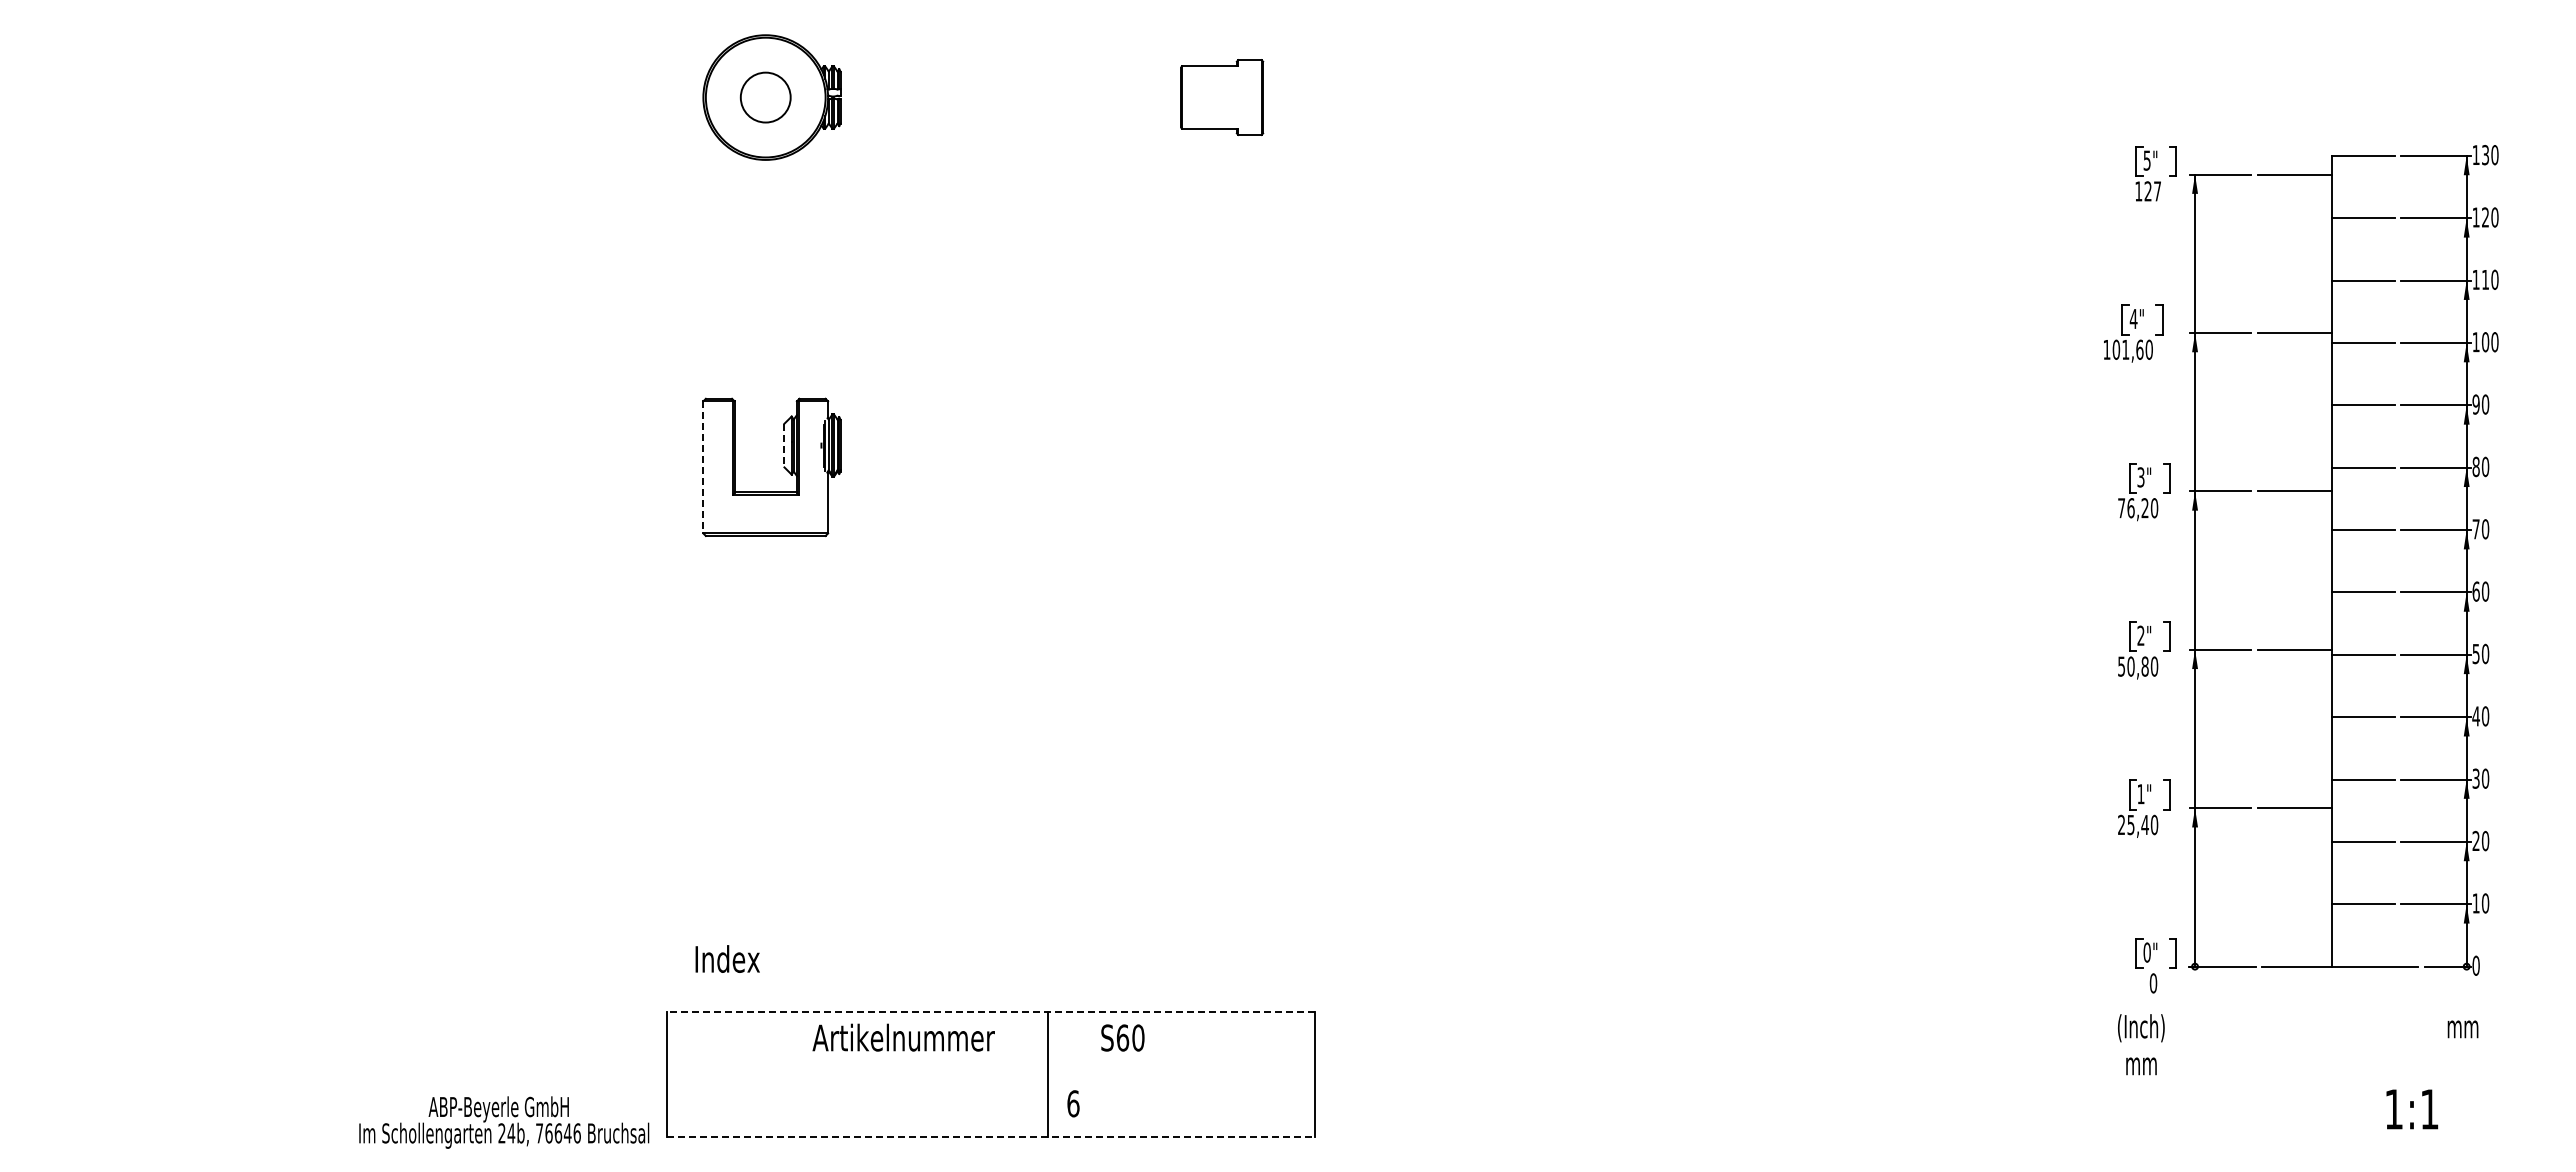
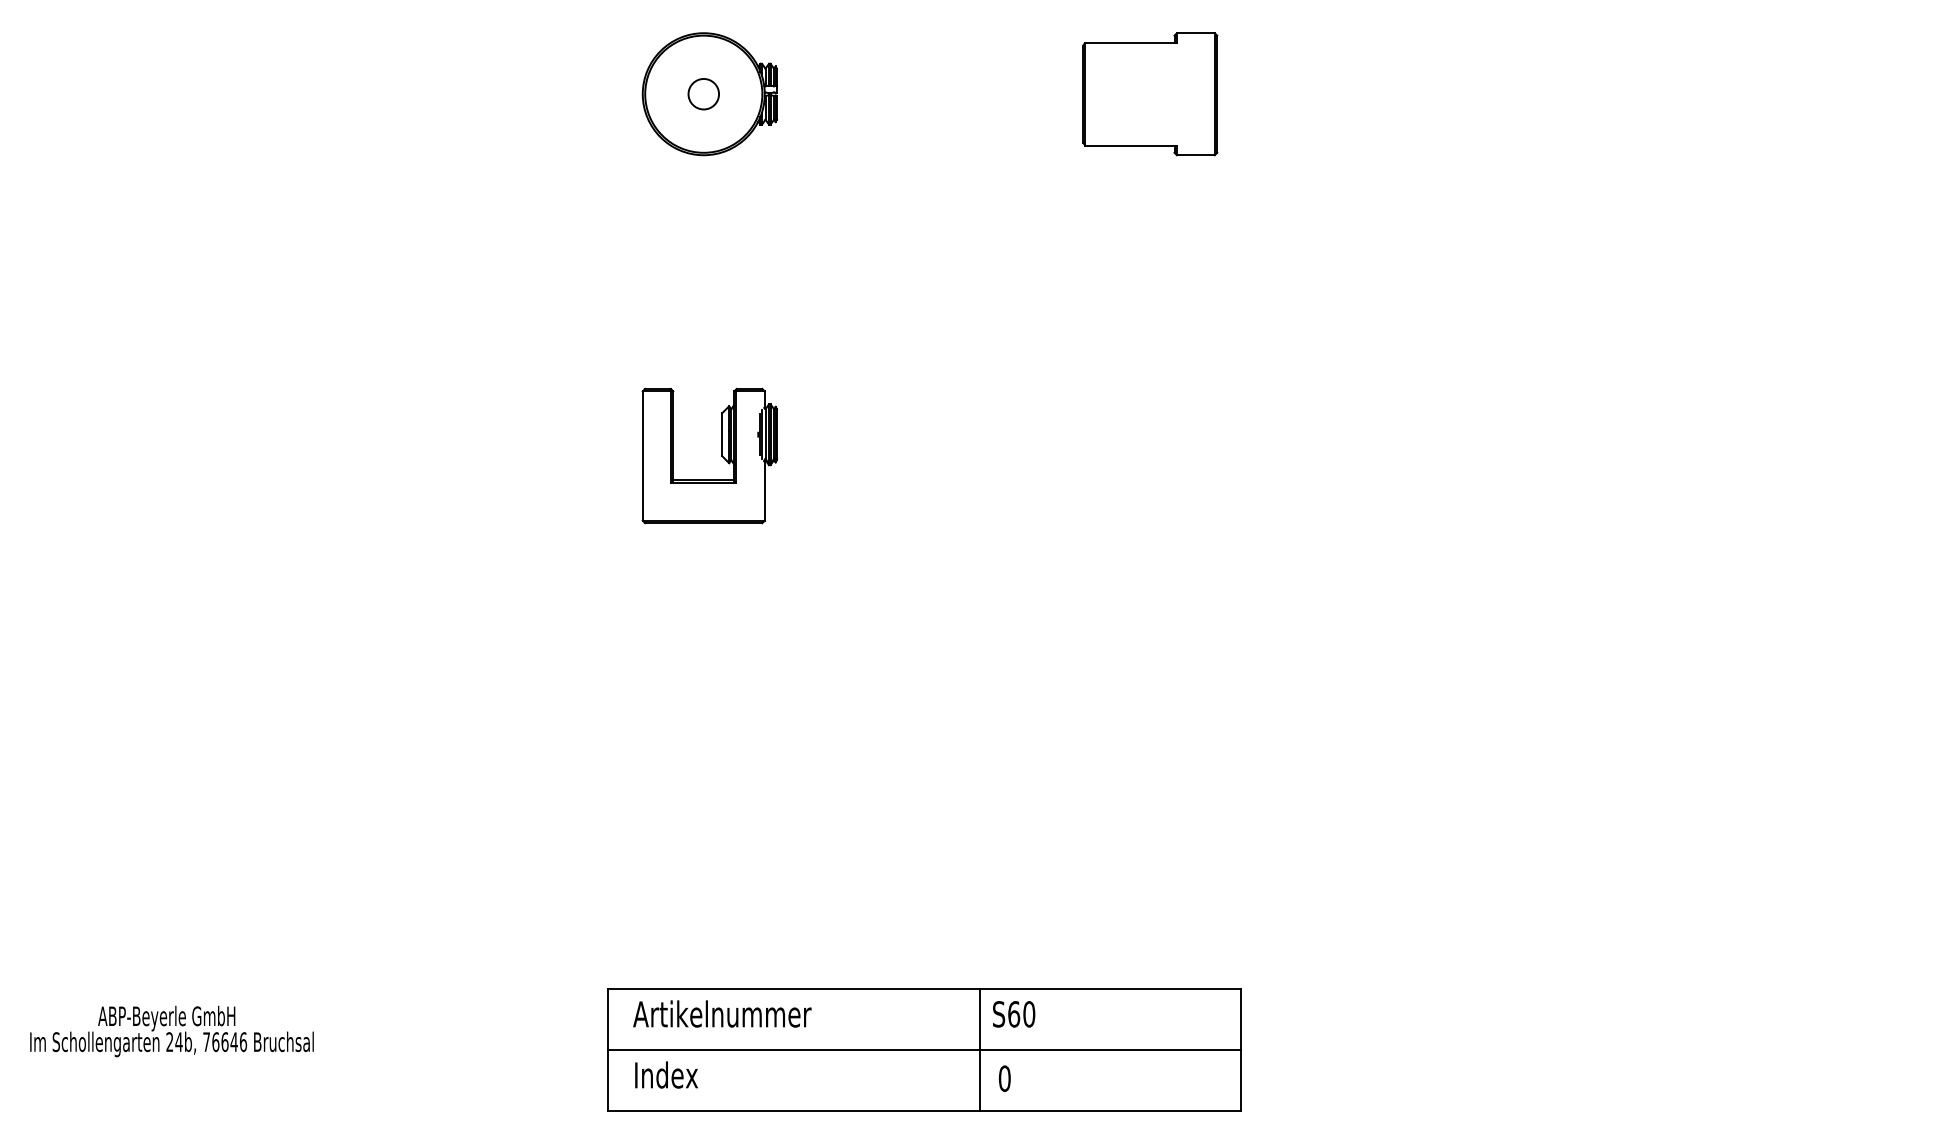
circle: (765, 97) -> (703, 94), size x0.62
part: (1221, 97) -> (1149, 94), size x1.67
line: (784, 445) -> (722, 434), dashed -> solid
line: (703, 467) -> (642, 456), dashed -> solid
text: (727, 958) -> (666, 1074), moved
line: (991, 1012) -> (924, 989), dashed -> solid
text: (903, 1037) -> (722, 1013), moved
text: (1122, 1037) -> (1013, 1013), moved
line: (990, 1074) -> (923, 1050), added
text: (1073, 1103) -> (1004, 1078), 6 -> 0
text: (504, 1122) -> (172, 1031), moved
line: (991, 1136) -> (924, 1110), dashed -> solid

